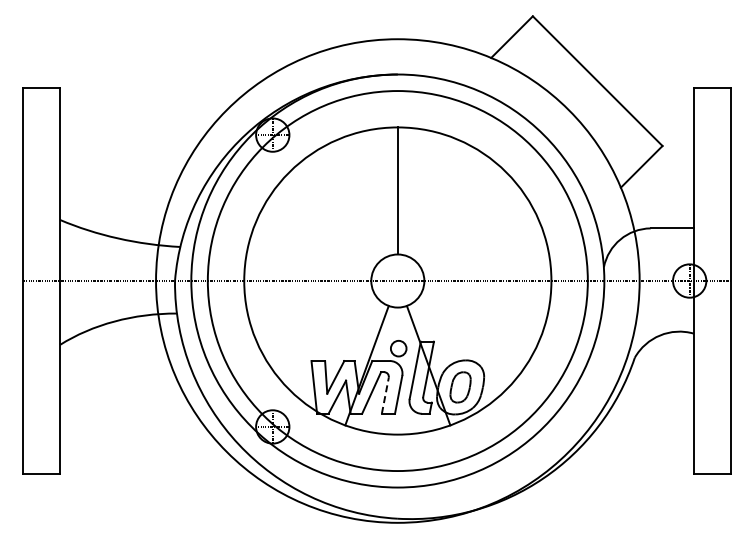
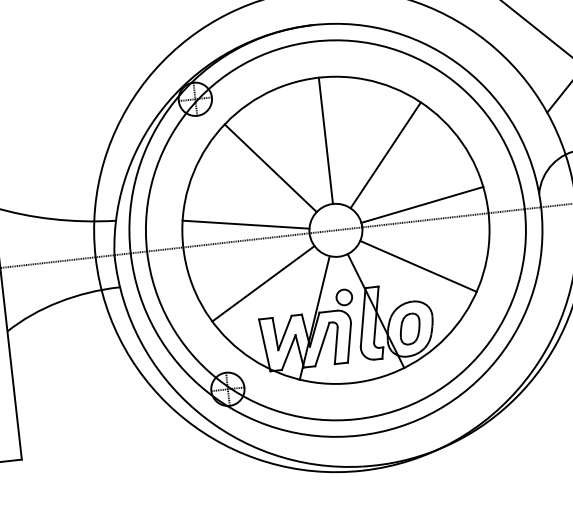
line: (339, 211) -> (270, 167), added
line: (455, 211) -> (385, 154), added
line: (308, 265) -> (245, 224), added
line: (486, 265) -> (422, 205), added
line: (319, 325) -> (263, 283), added
line: (475, 325) -> (418, 265), added
line: (385, 395) -> (336, 345), dashed -> solid

